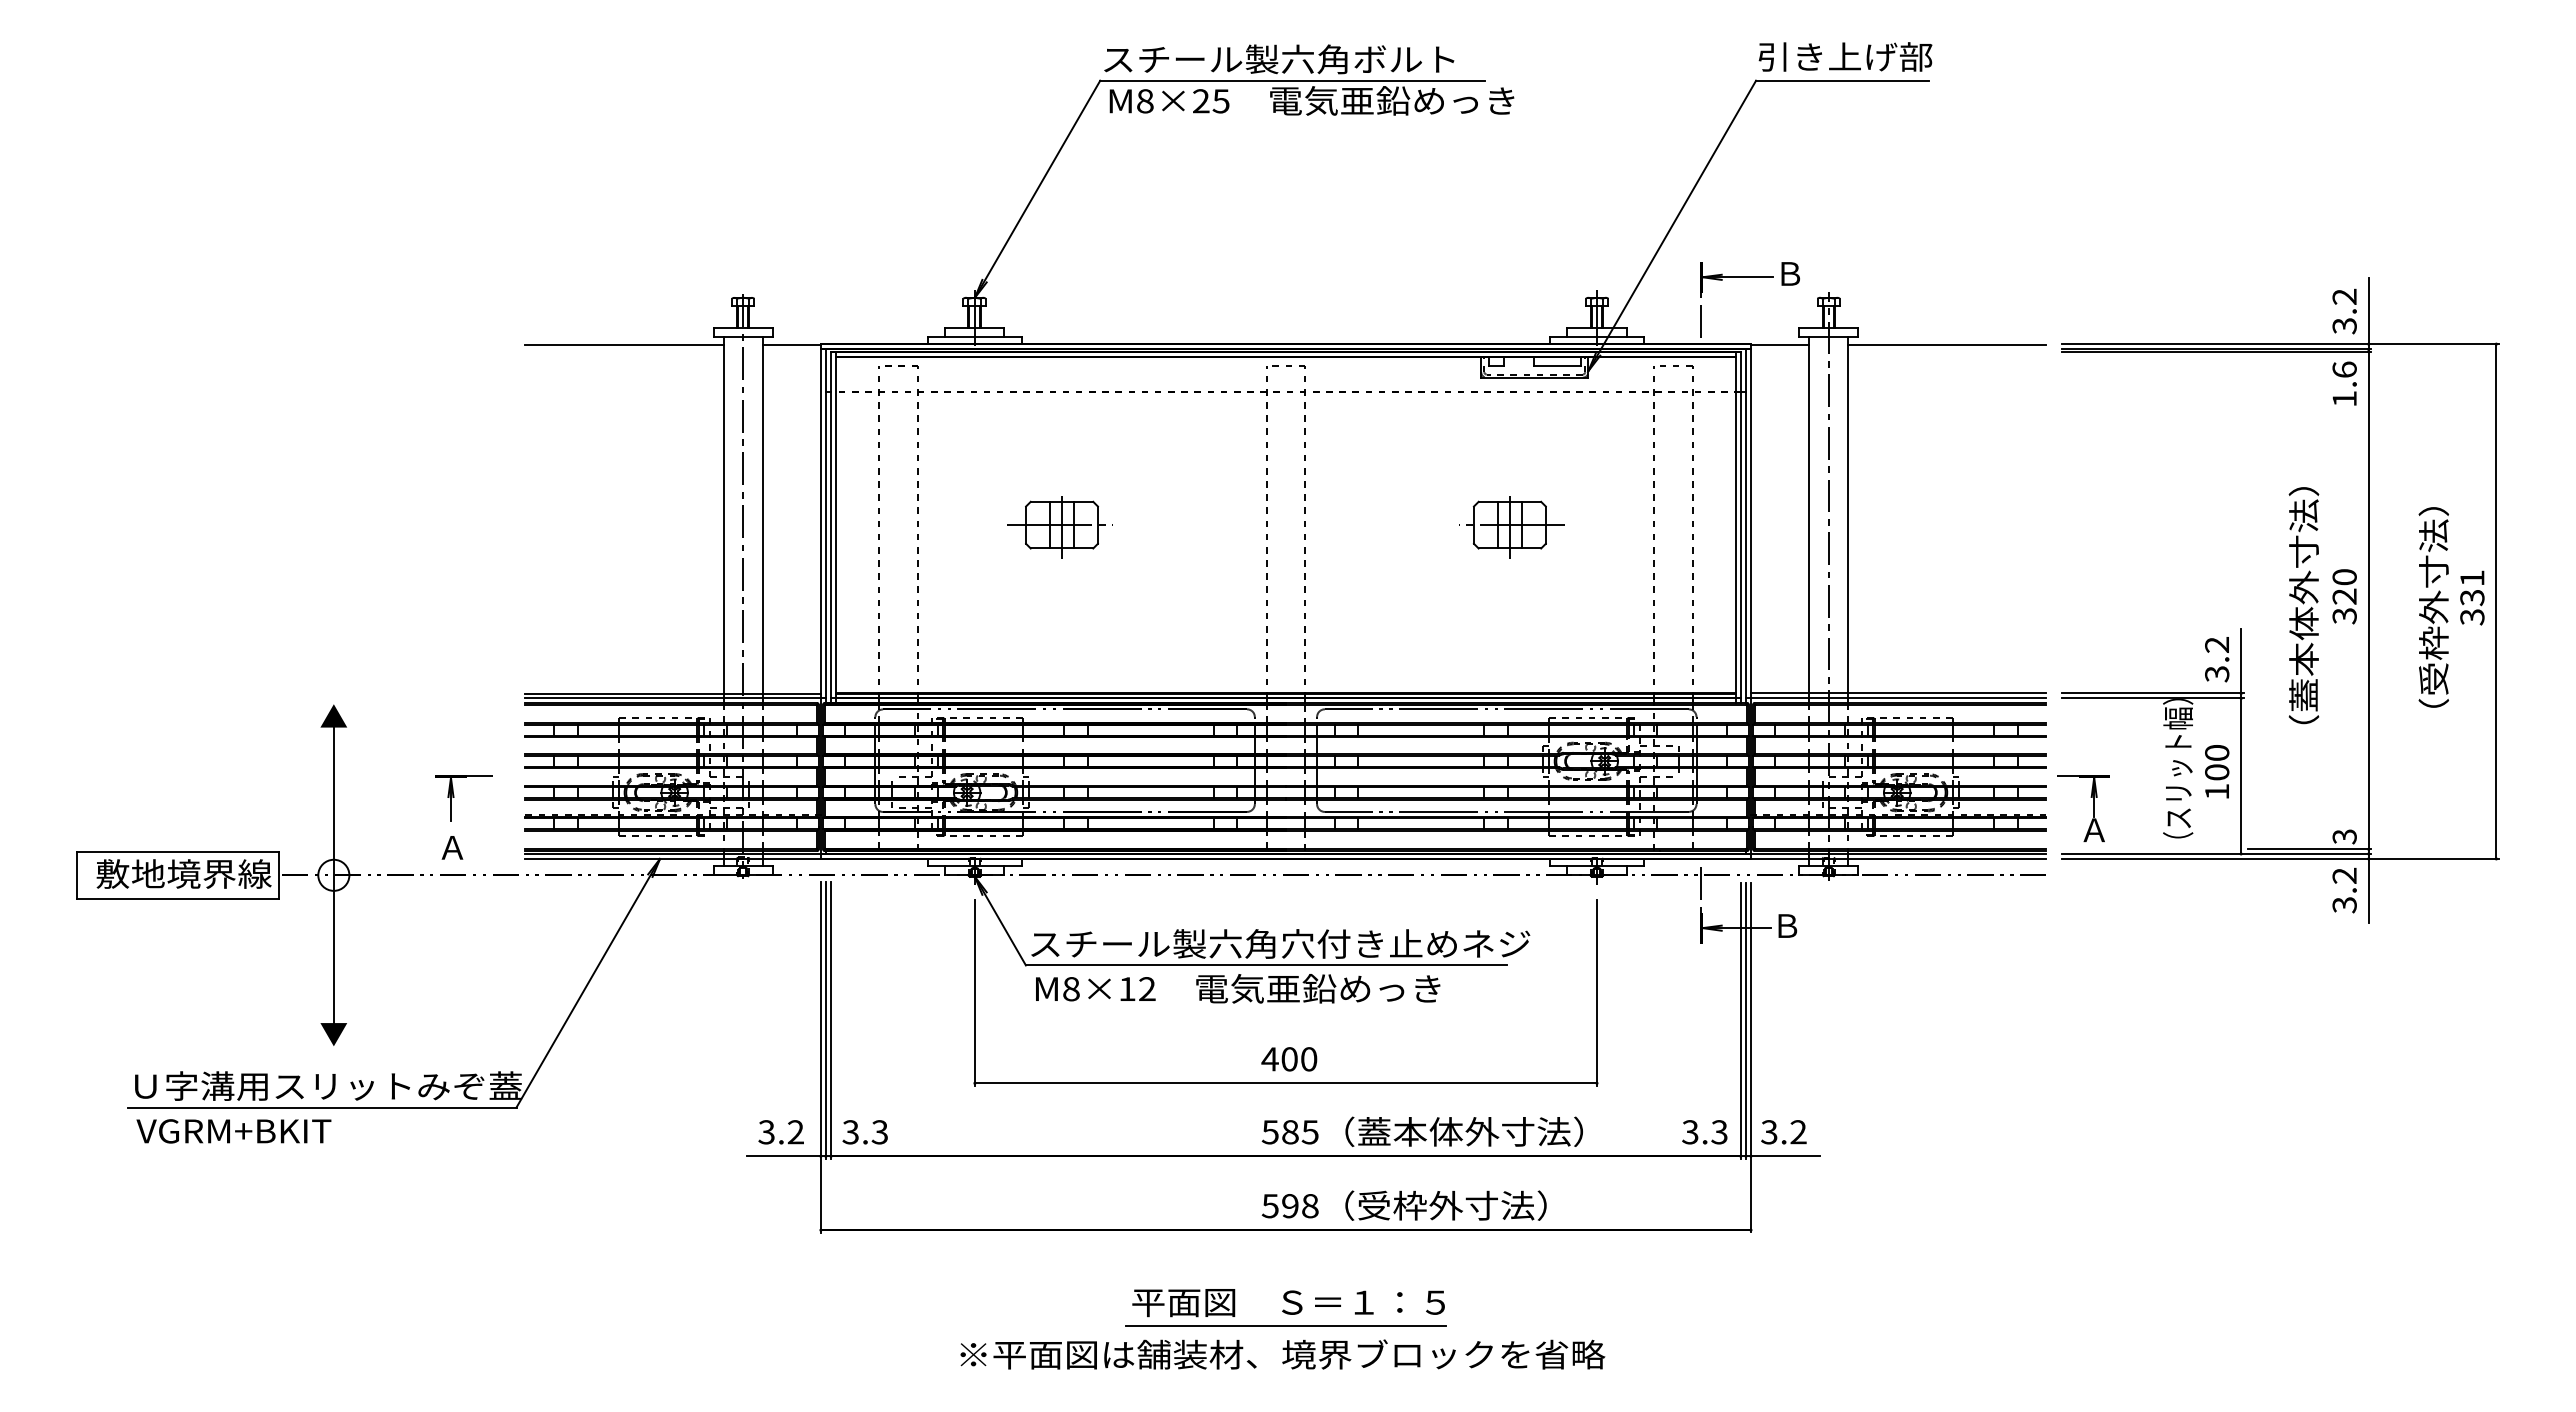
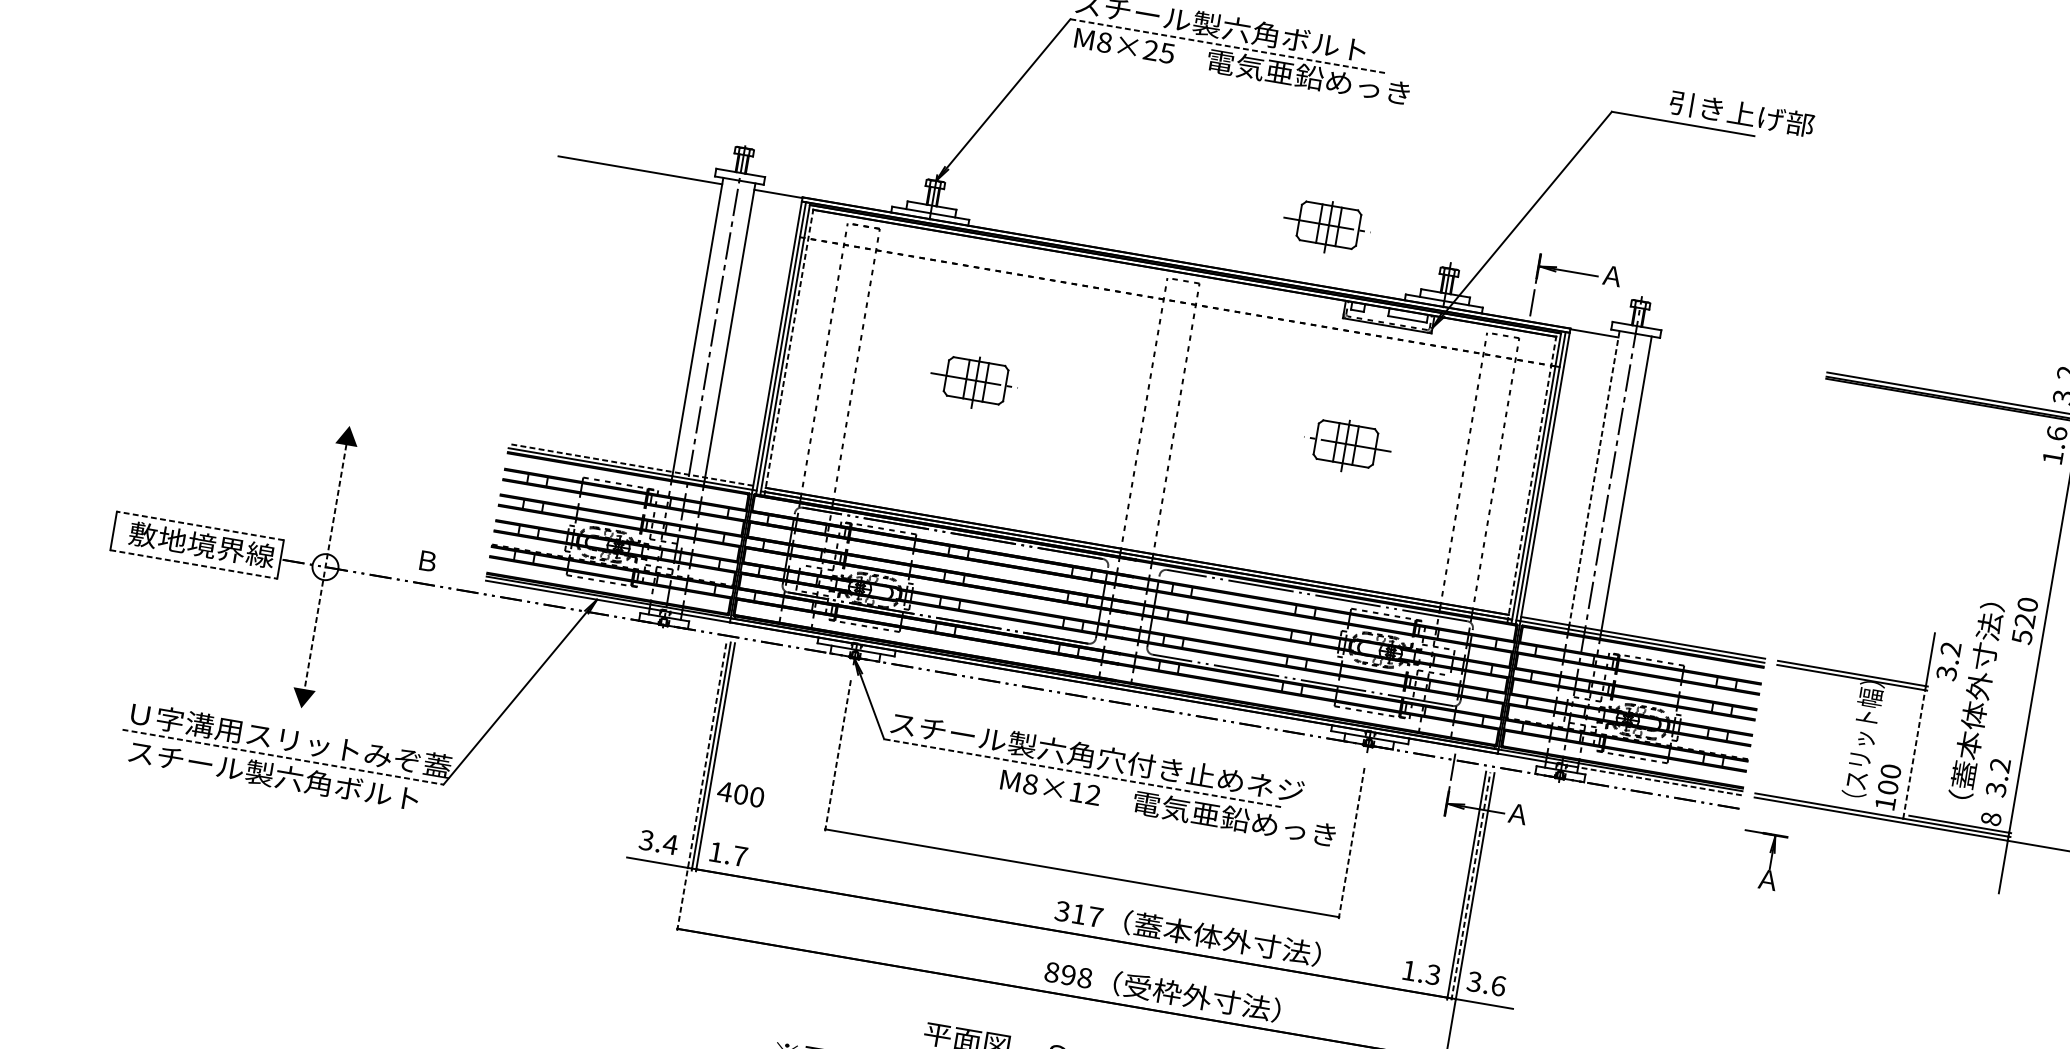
text: (1845, 56) -> (1741, 113), moved
line: (1293, 80) -> (1229, 46), solid -> dashed
part: (1443, 273) -> (1326, 226), added
text: (1789, 273) -> (1612, 275), Ｂ -> Ａ
line: (1947, 344) -> (1732, 356), removed
line: (1809, 515) -> (1594, 478), solid -> dashed
line: (836, 527) -> (789, 350), solid -> dashed
line: (1735, 527) -> (1531, 477), solid -> dashed
text: (2303, 605) -> (1976, 700), moved
text: (2344, 615) -> (2022, 636), 320 -> 520
text: (2217, 659) -> (1949, 661), moved
line: (673, 693) -> (631, 464), solid -> dashed
text: (2217, 771) -> (1888, 786), moved
line: (2241, 776) -> (1914, 754), solid -> dashed
part: (454, 797) -> (436, 519), removed
part: (2093, 808) -> (1770, 861), moved
text: (2344, 836) -> (1991, 818), 3 -> 8
text: (452, 847) -> (427, 560), Ａ -> Ｂ
line: (177, 851) -> (199, 525), solid -> dashed
line: (1946, 858) -> (1659, 780), solid -> dashed
line: (333, 875) -> (325, 567), solid -> dashed
text: (2344, 890) -> (1998, 777), moved
line: (178, 898) -> (193, 564), solid -> dashed
text: (1786, 925) -> (1517, 813), Ｂ -> Ａ
line: (1265, 965) -> (1081, 773), solid -> dashed
text: (1238, 988) -> (1168, 807), moved
line: (974, 992) -> (837, 754), solid -> dashed
line: (1597, 992) -> (1352, 842), solid -> dashed
line: (1745, 1020) -> (1470, 886), solid -> dashed
line: (820, 1057) -> (701, 786), solid -> dashed
text: (1289, 1059) -> (740, 794), moved
line: (322, 1107) -> (283, 757), solid -> dashed
text: (312, 1130) -> (271, 774), VGRM+BKIT -> スチール製六角ボルト
text: (795, 1132) -> (670, 844), 3.2 -> 3.4
text: (865, 1132) -> (728, 854), 3.3 -> 1.7
text: (1290, 1132) -> (1079, 914), 585 -> 317
text: (1690, 1132) -> (1409, 970), 3.3 -> 1.3
text: (1798, 1132) -> (1498, 986), 3.2 -> 3.6
text: (1269, 1206) -> (1051, 972), 598 -> 898

